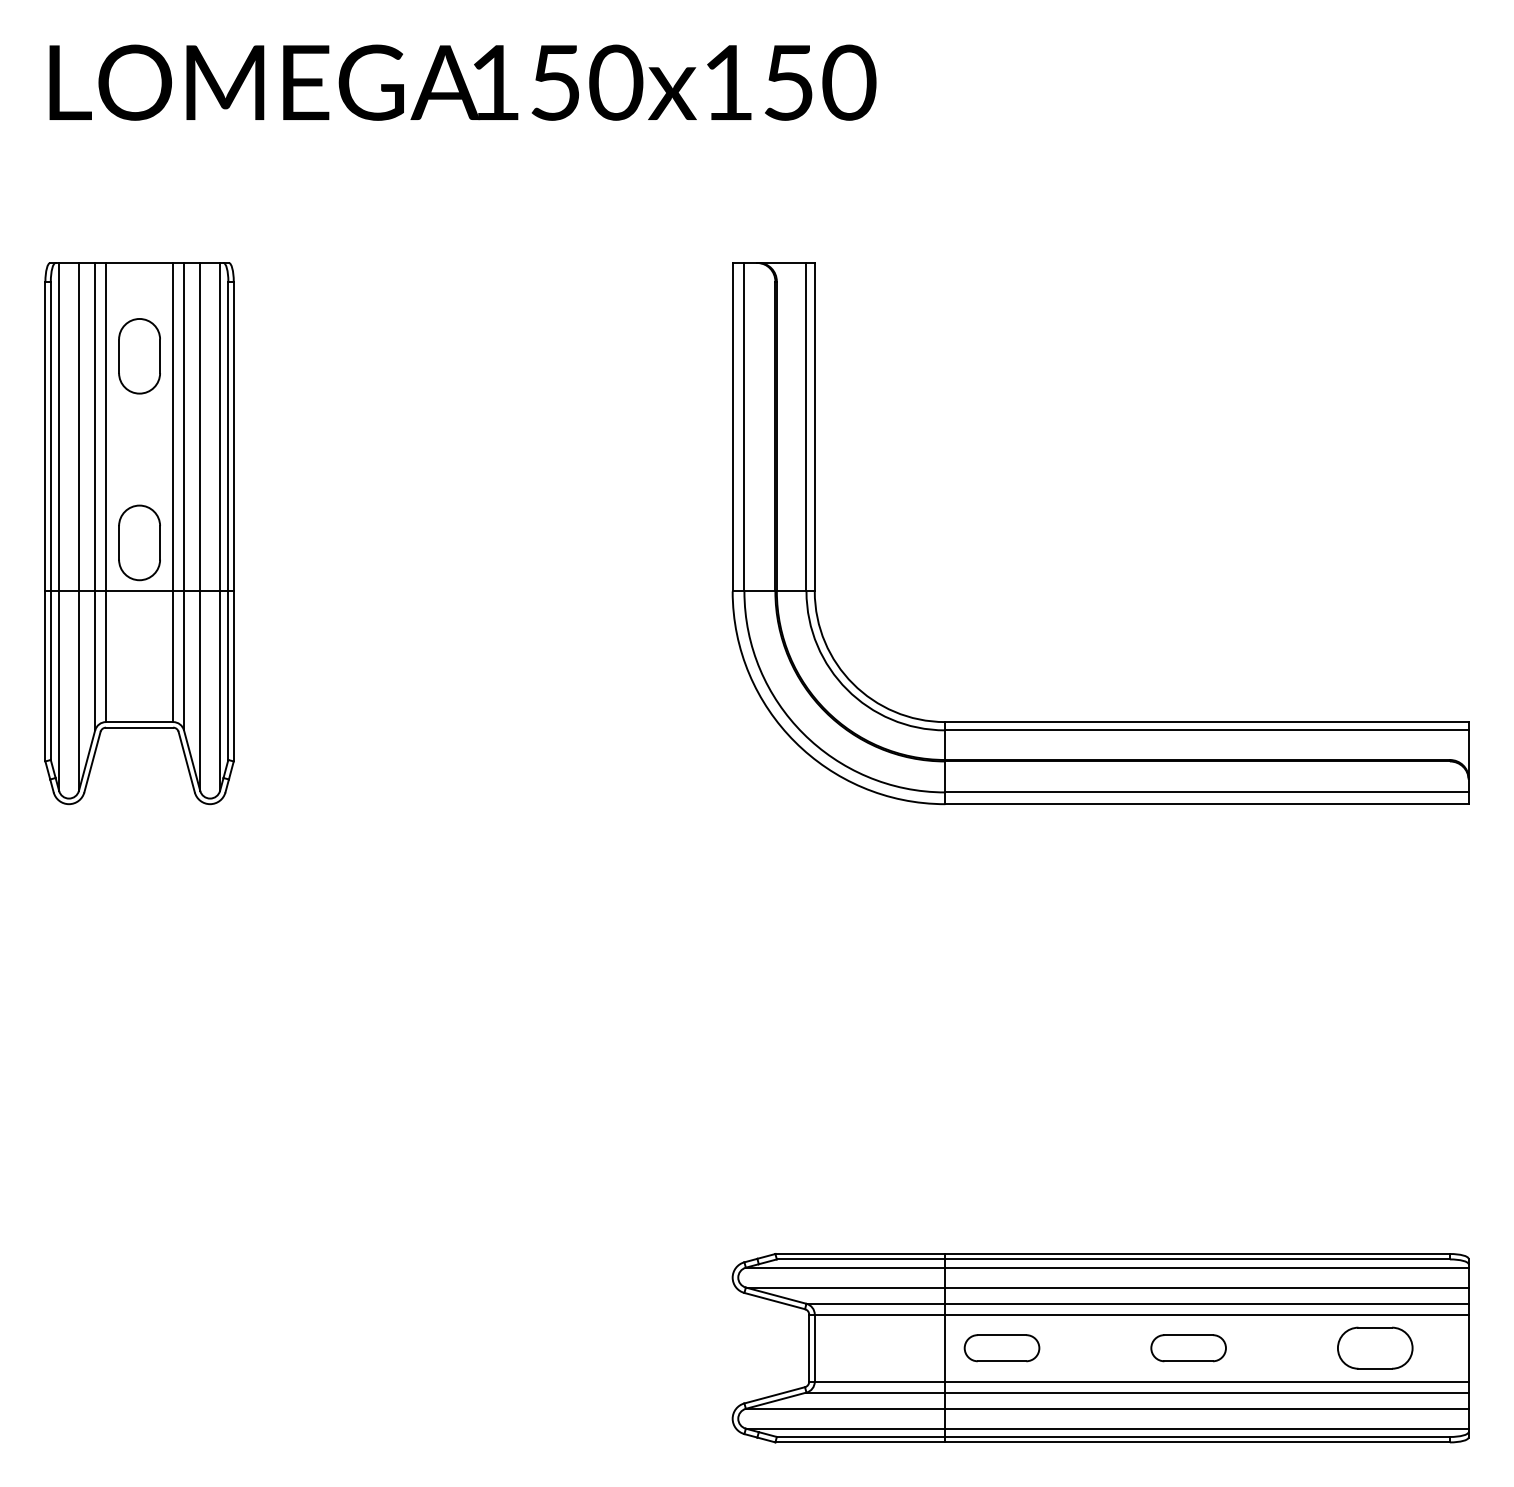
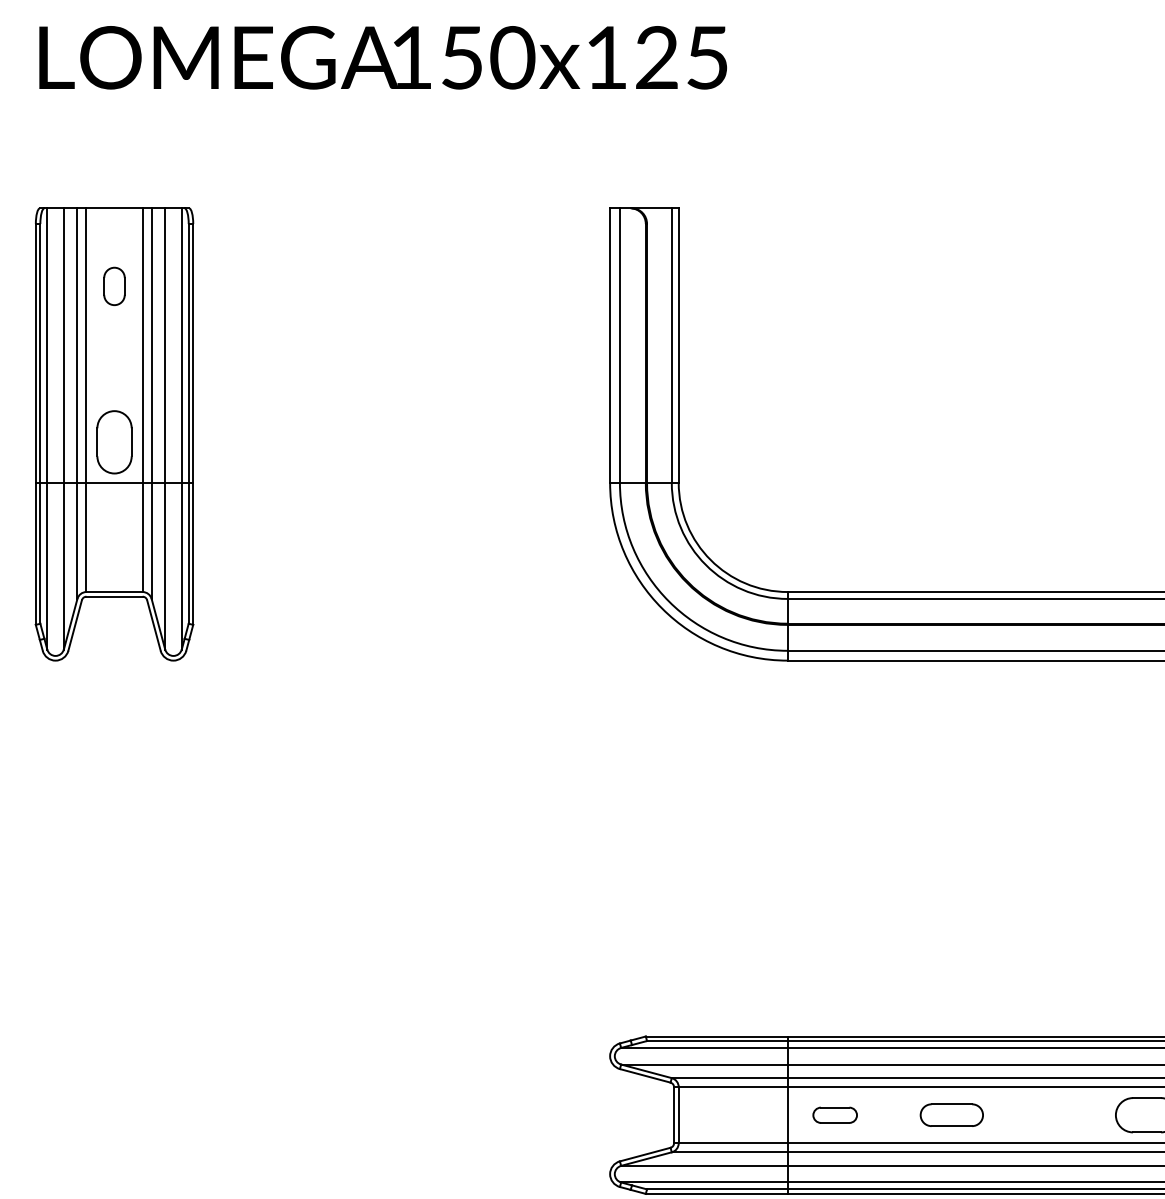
text: (819, 82) -> (682, 57), 150x150 -> 150x125
part: (139, 356) -> (114, 286), size x0.6
part: (1001, 1348) -> (834, 1115), size x0.7
part: (1188, 1348) -> (951, 1115), moved

